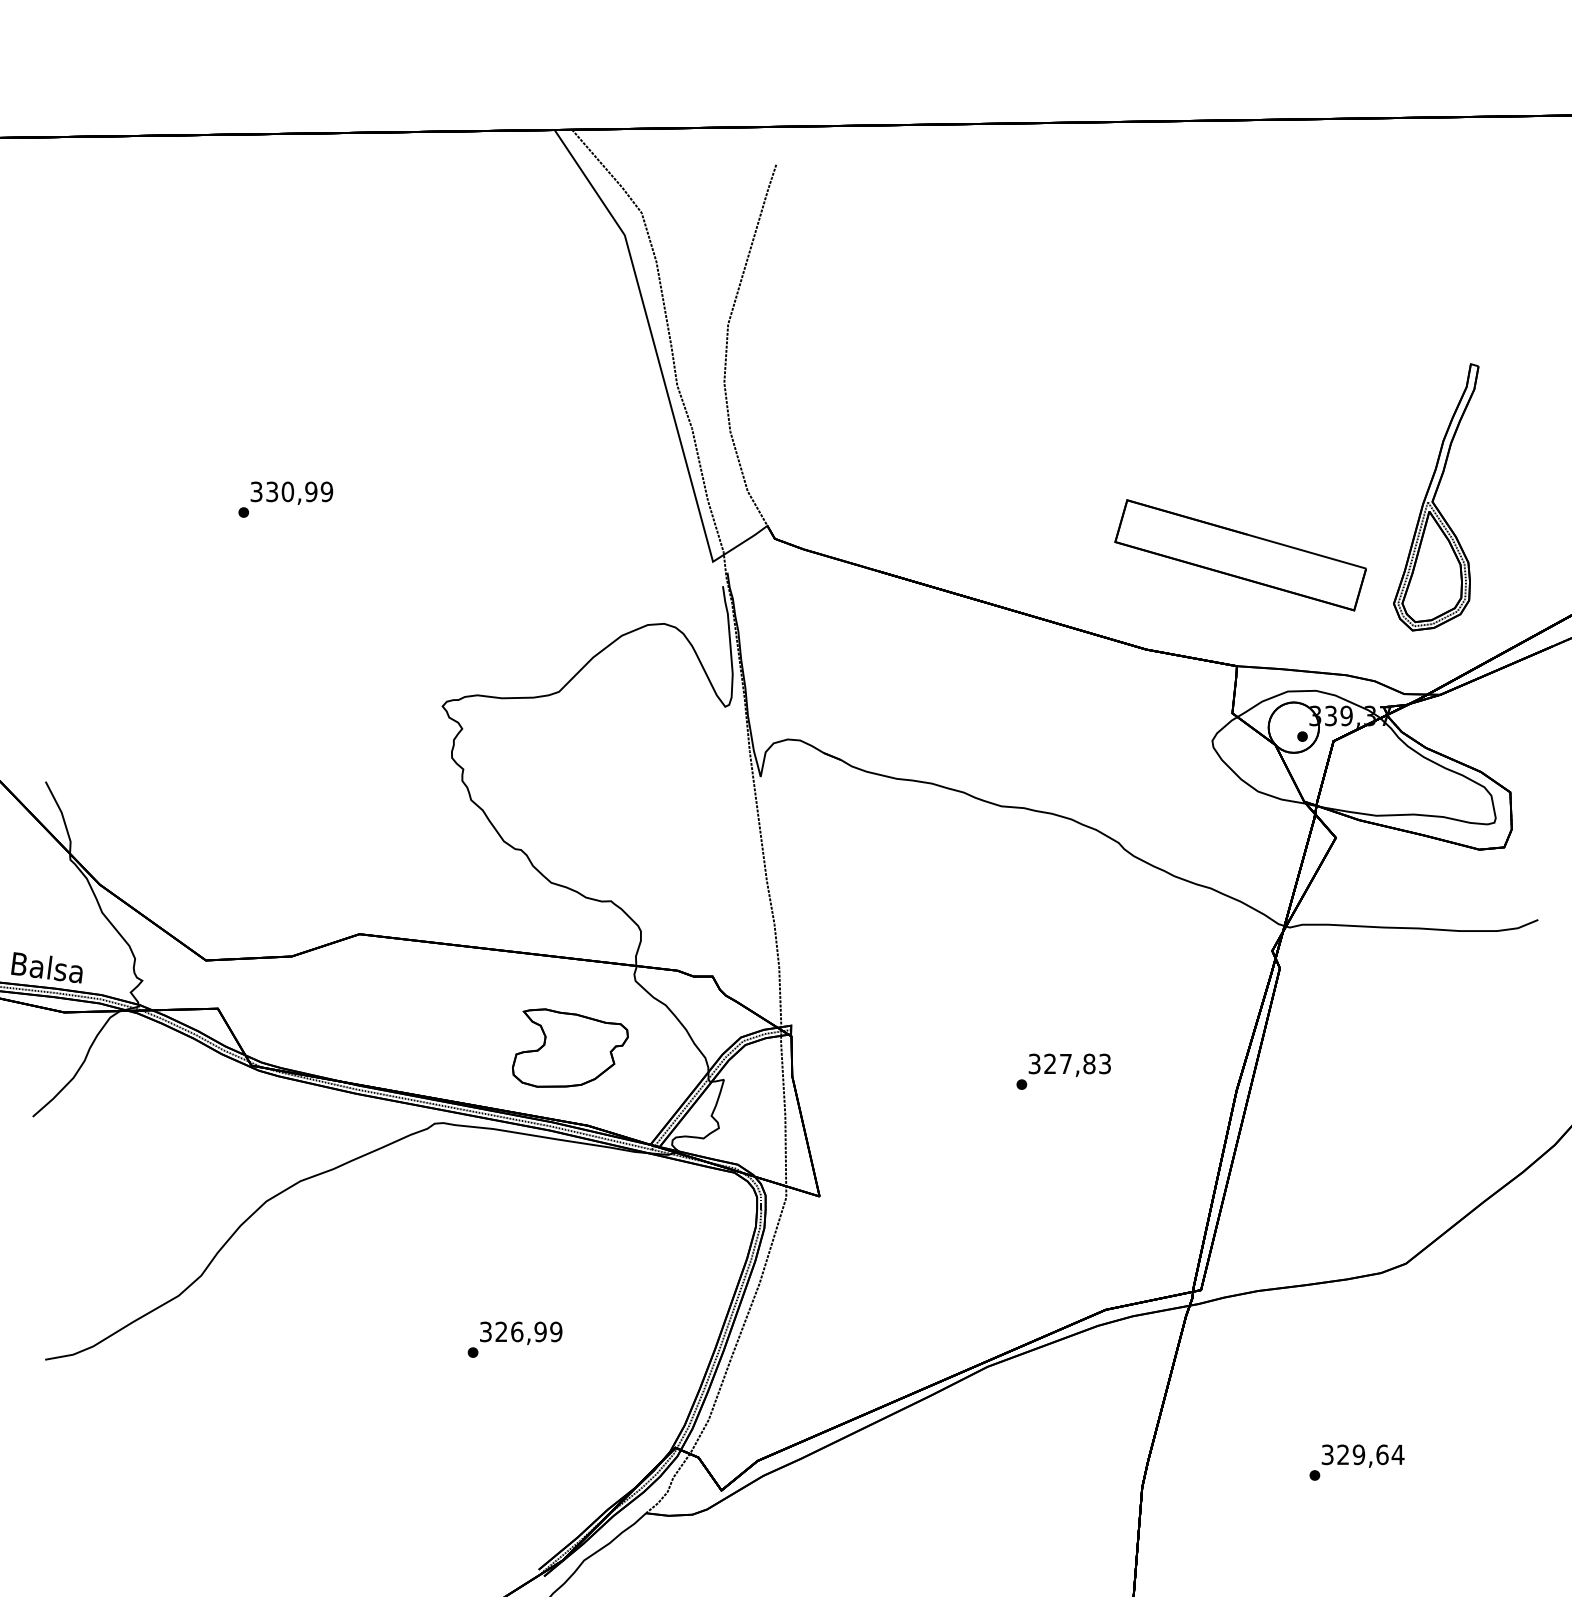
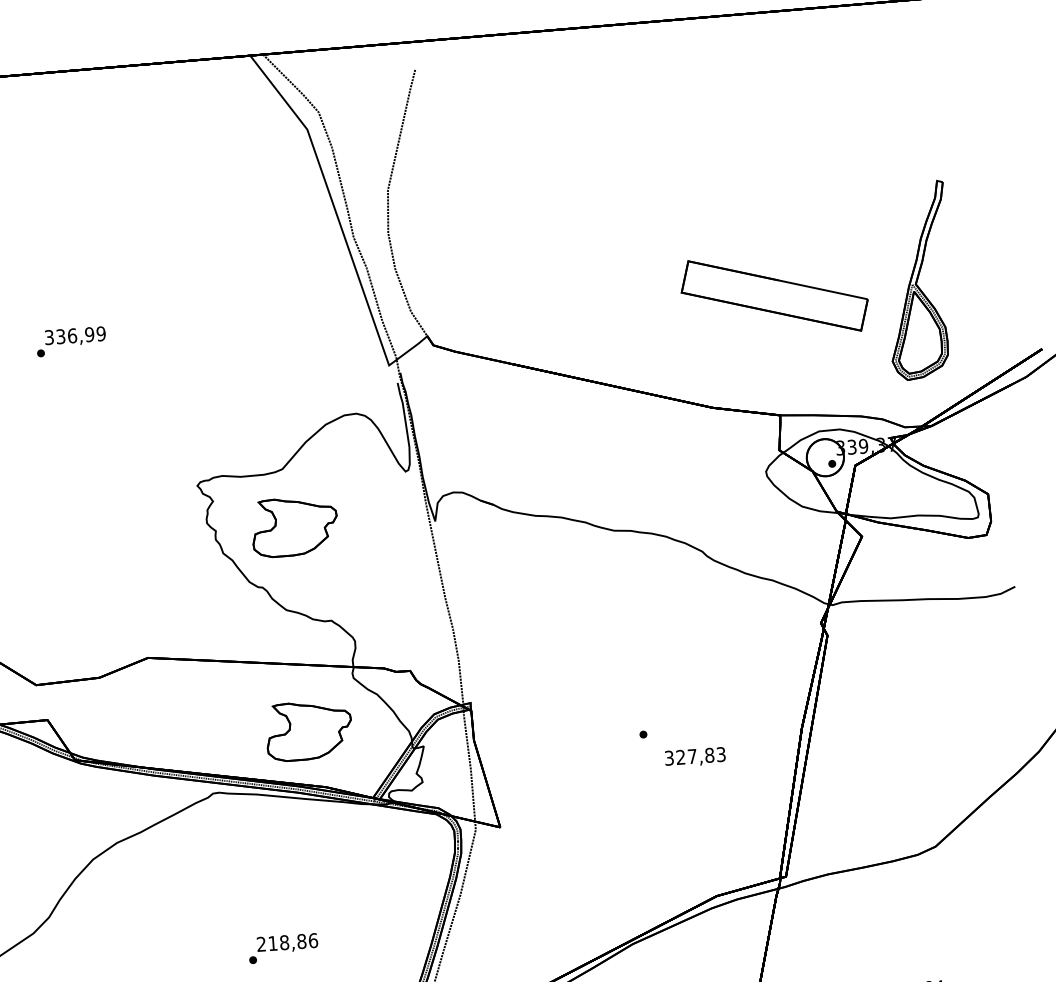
text: (287, 491) -> (72, 335), 330,99 -> 336,99
part: (1240, 555) -> (774, 296), moved
part: (570, 770) -> (294, 526), added
text: (1069, 1065) -> (695, 757), moved
text: (521, 1331) -> (287, 942), 326,99 -> 218,86

